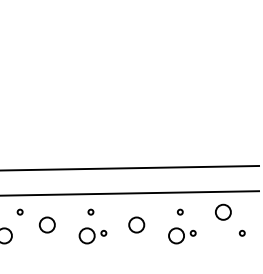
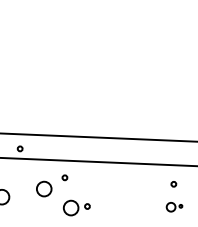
circle: (19, 211) -> (19, 148), moved
circle: (90, 211) -> (64, 177), moved
circle: (136, 224) -> (130, 193), removed
part: (92, 235) -> (76, 207), moved
part: (182, 235) -> (174, 207), size x0.6

